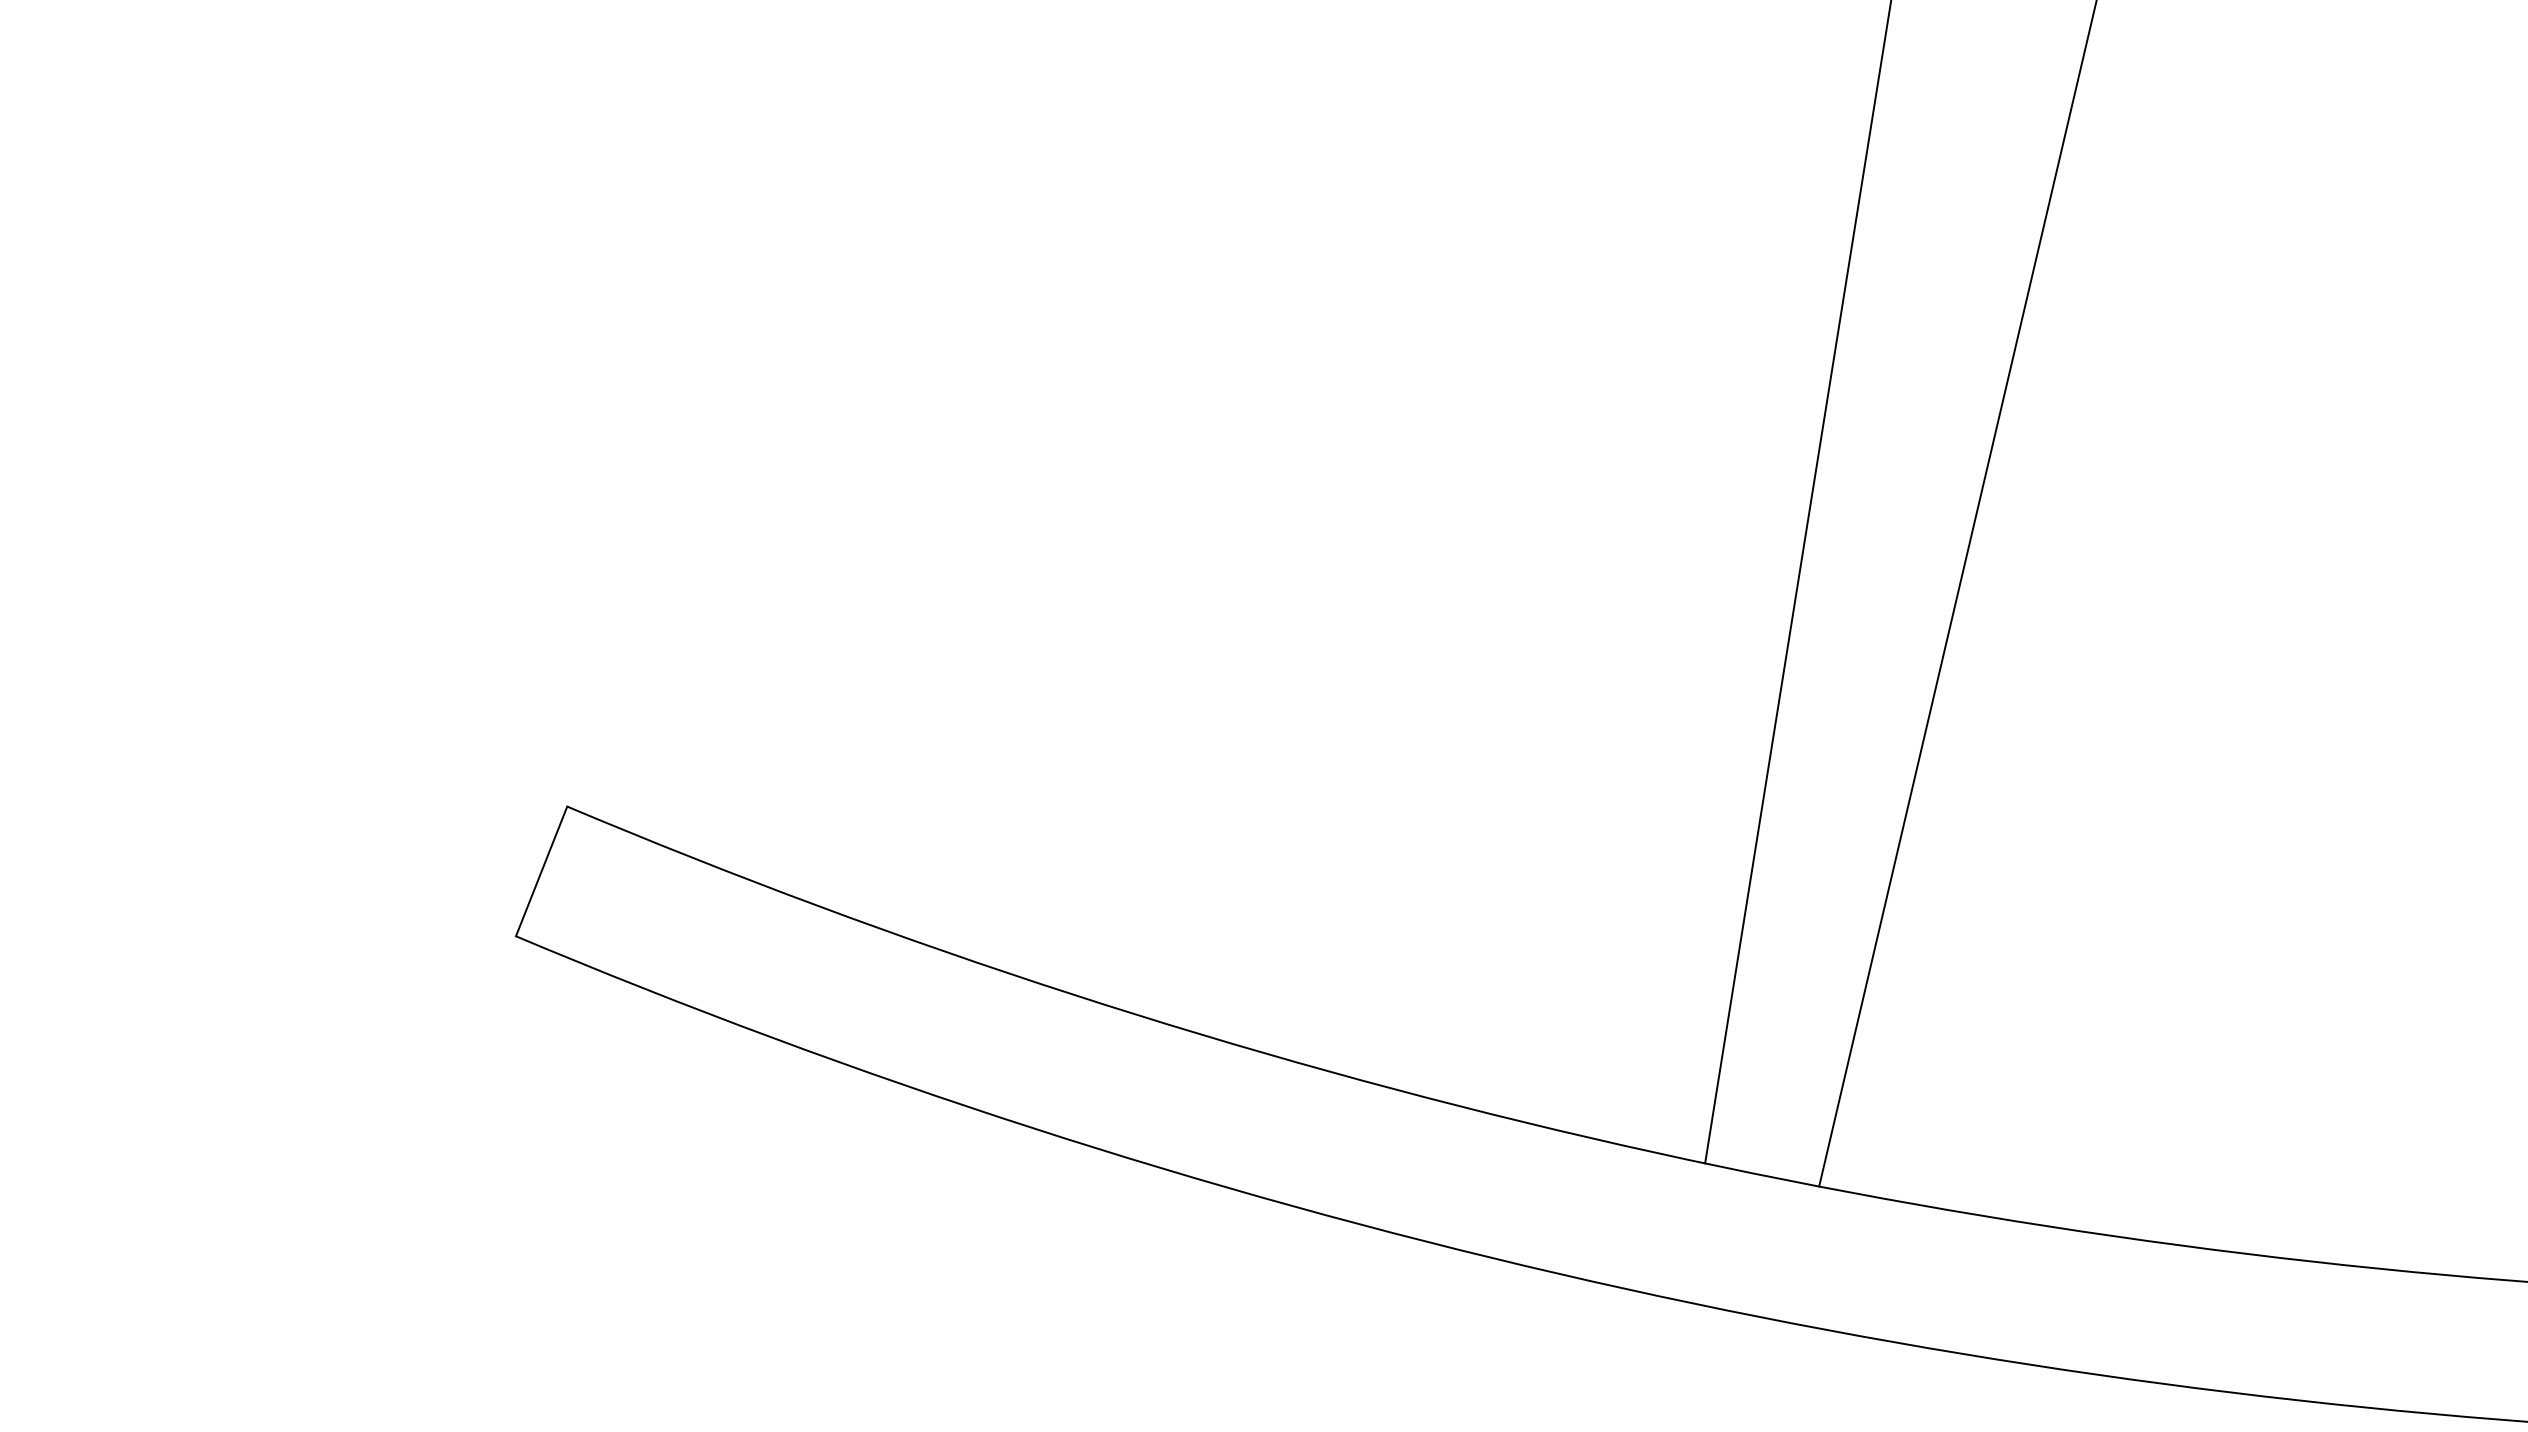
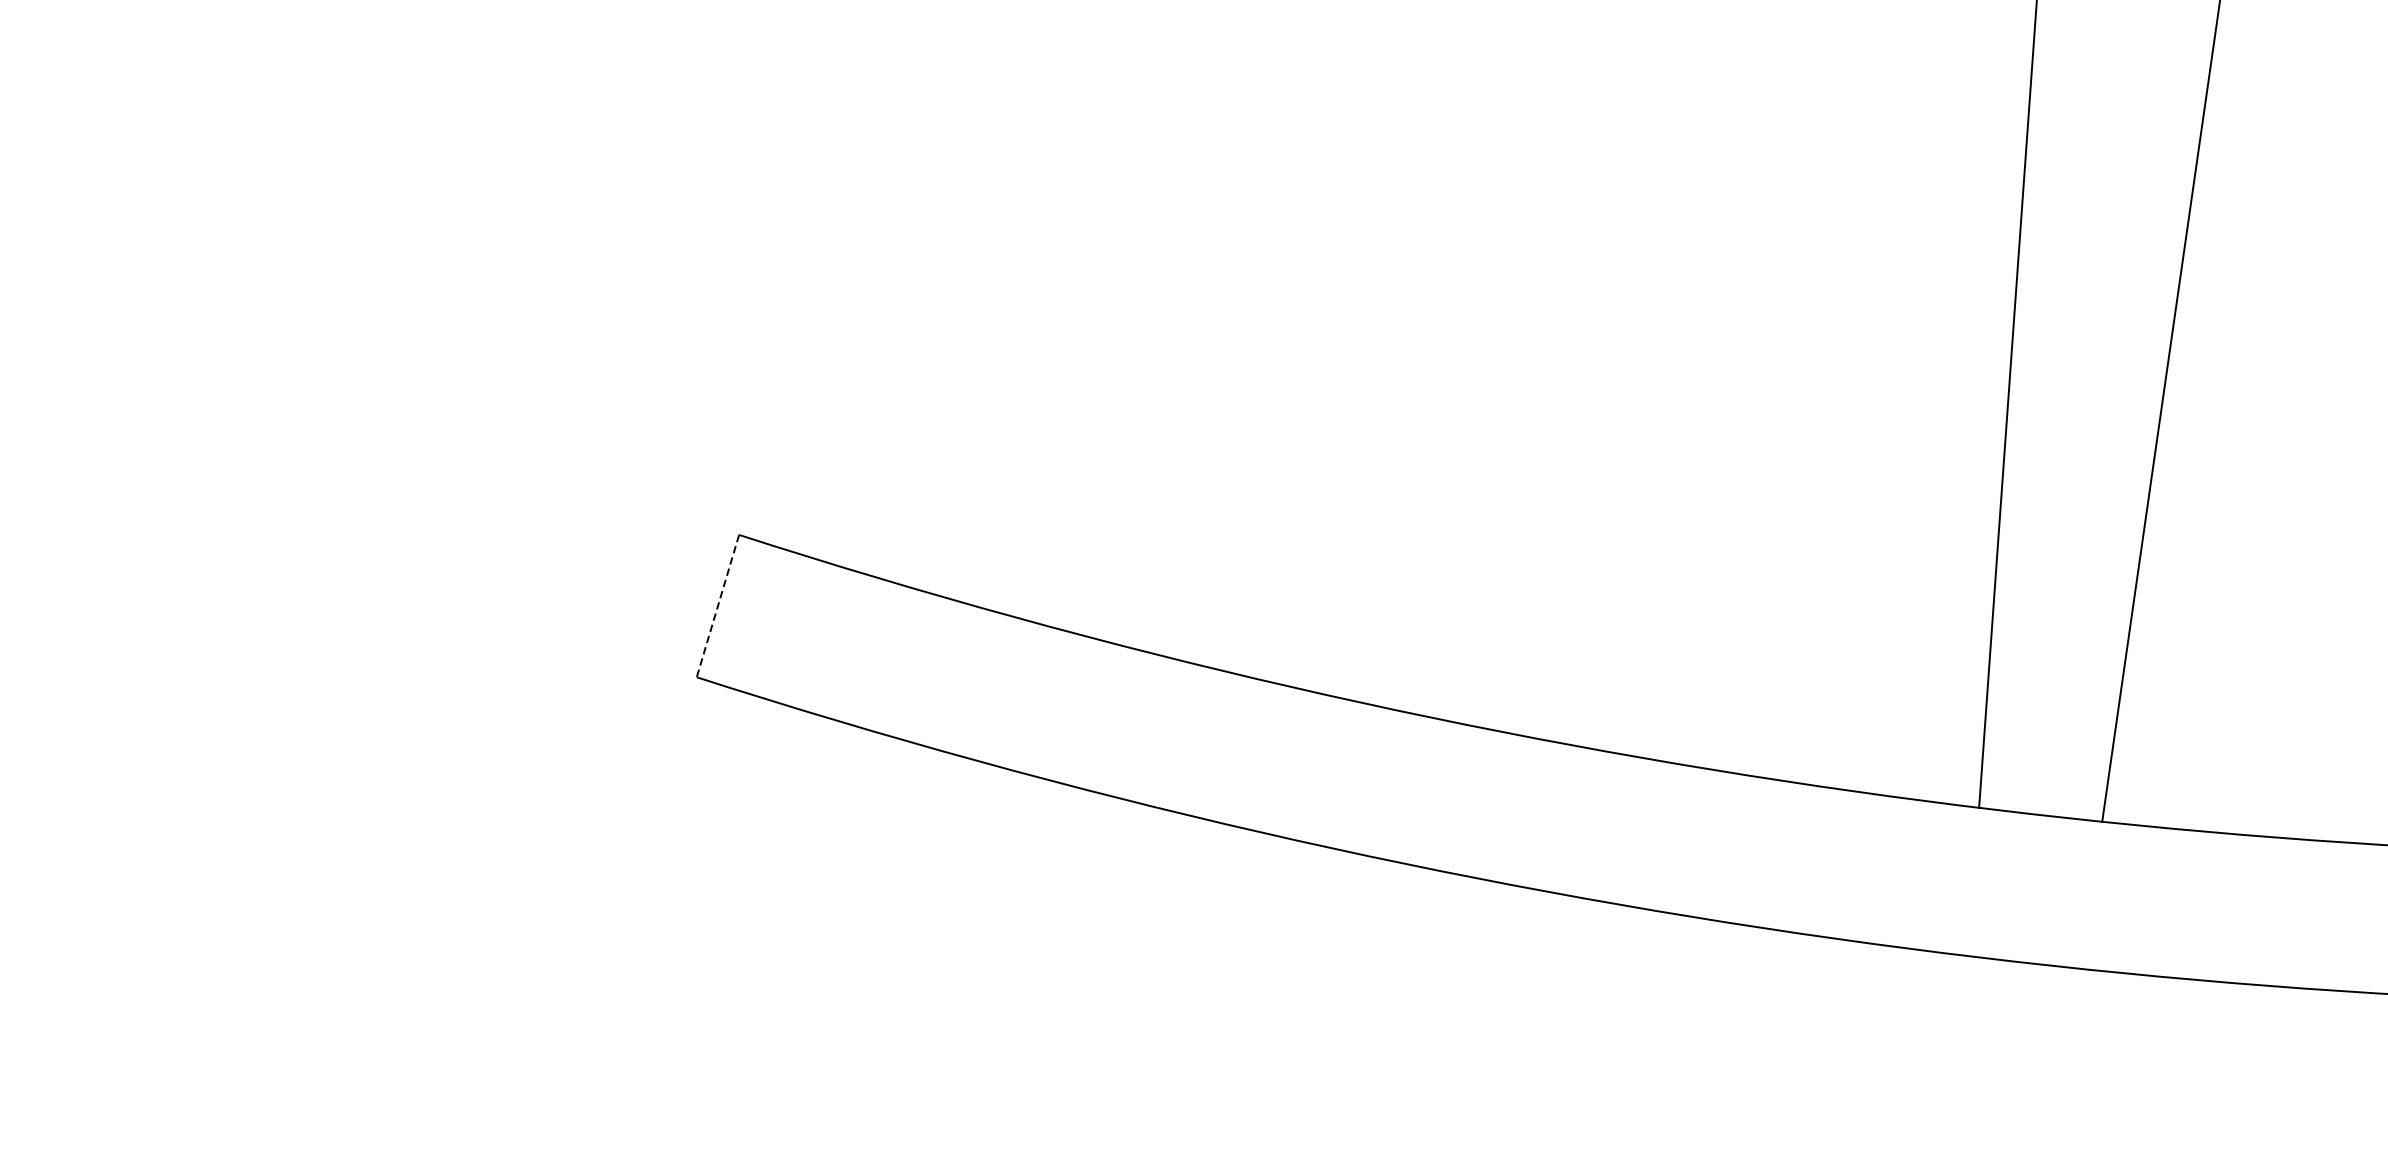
line: (541, 871) -> (717, 606), solid -> dashed

